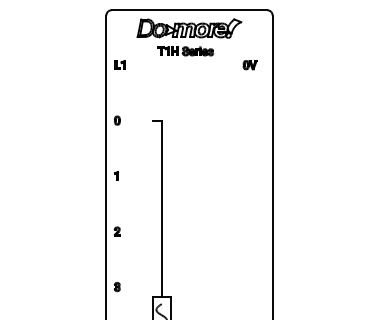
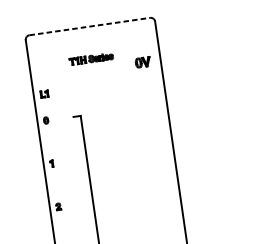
line: (189, 10) -> (89, 26), solid -> dashed
part: (189, 28) -> (91, 40), removed
part: (119, 64) -> (43, 93), moved
part: (249, 65) -> (142, 62), size x1.4

